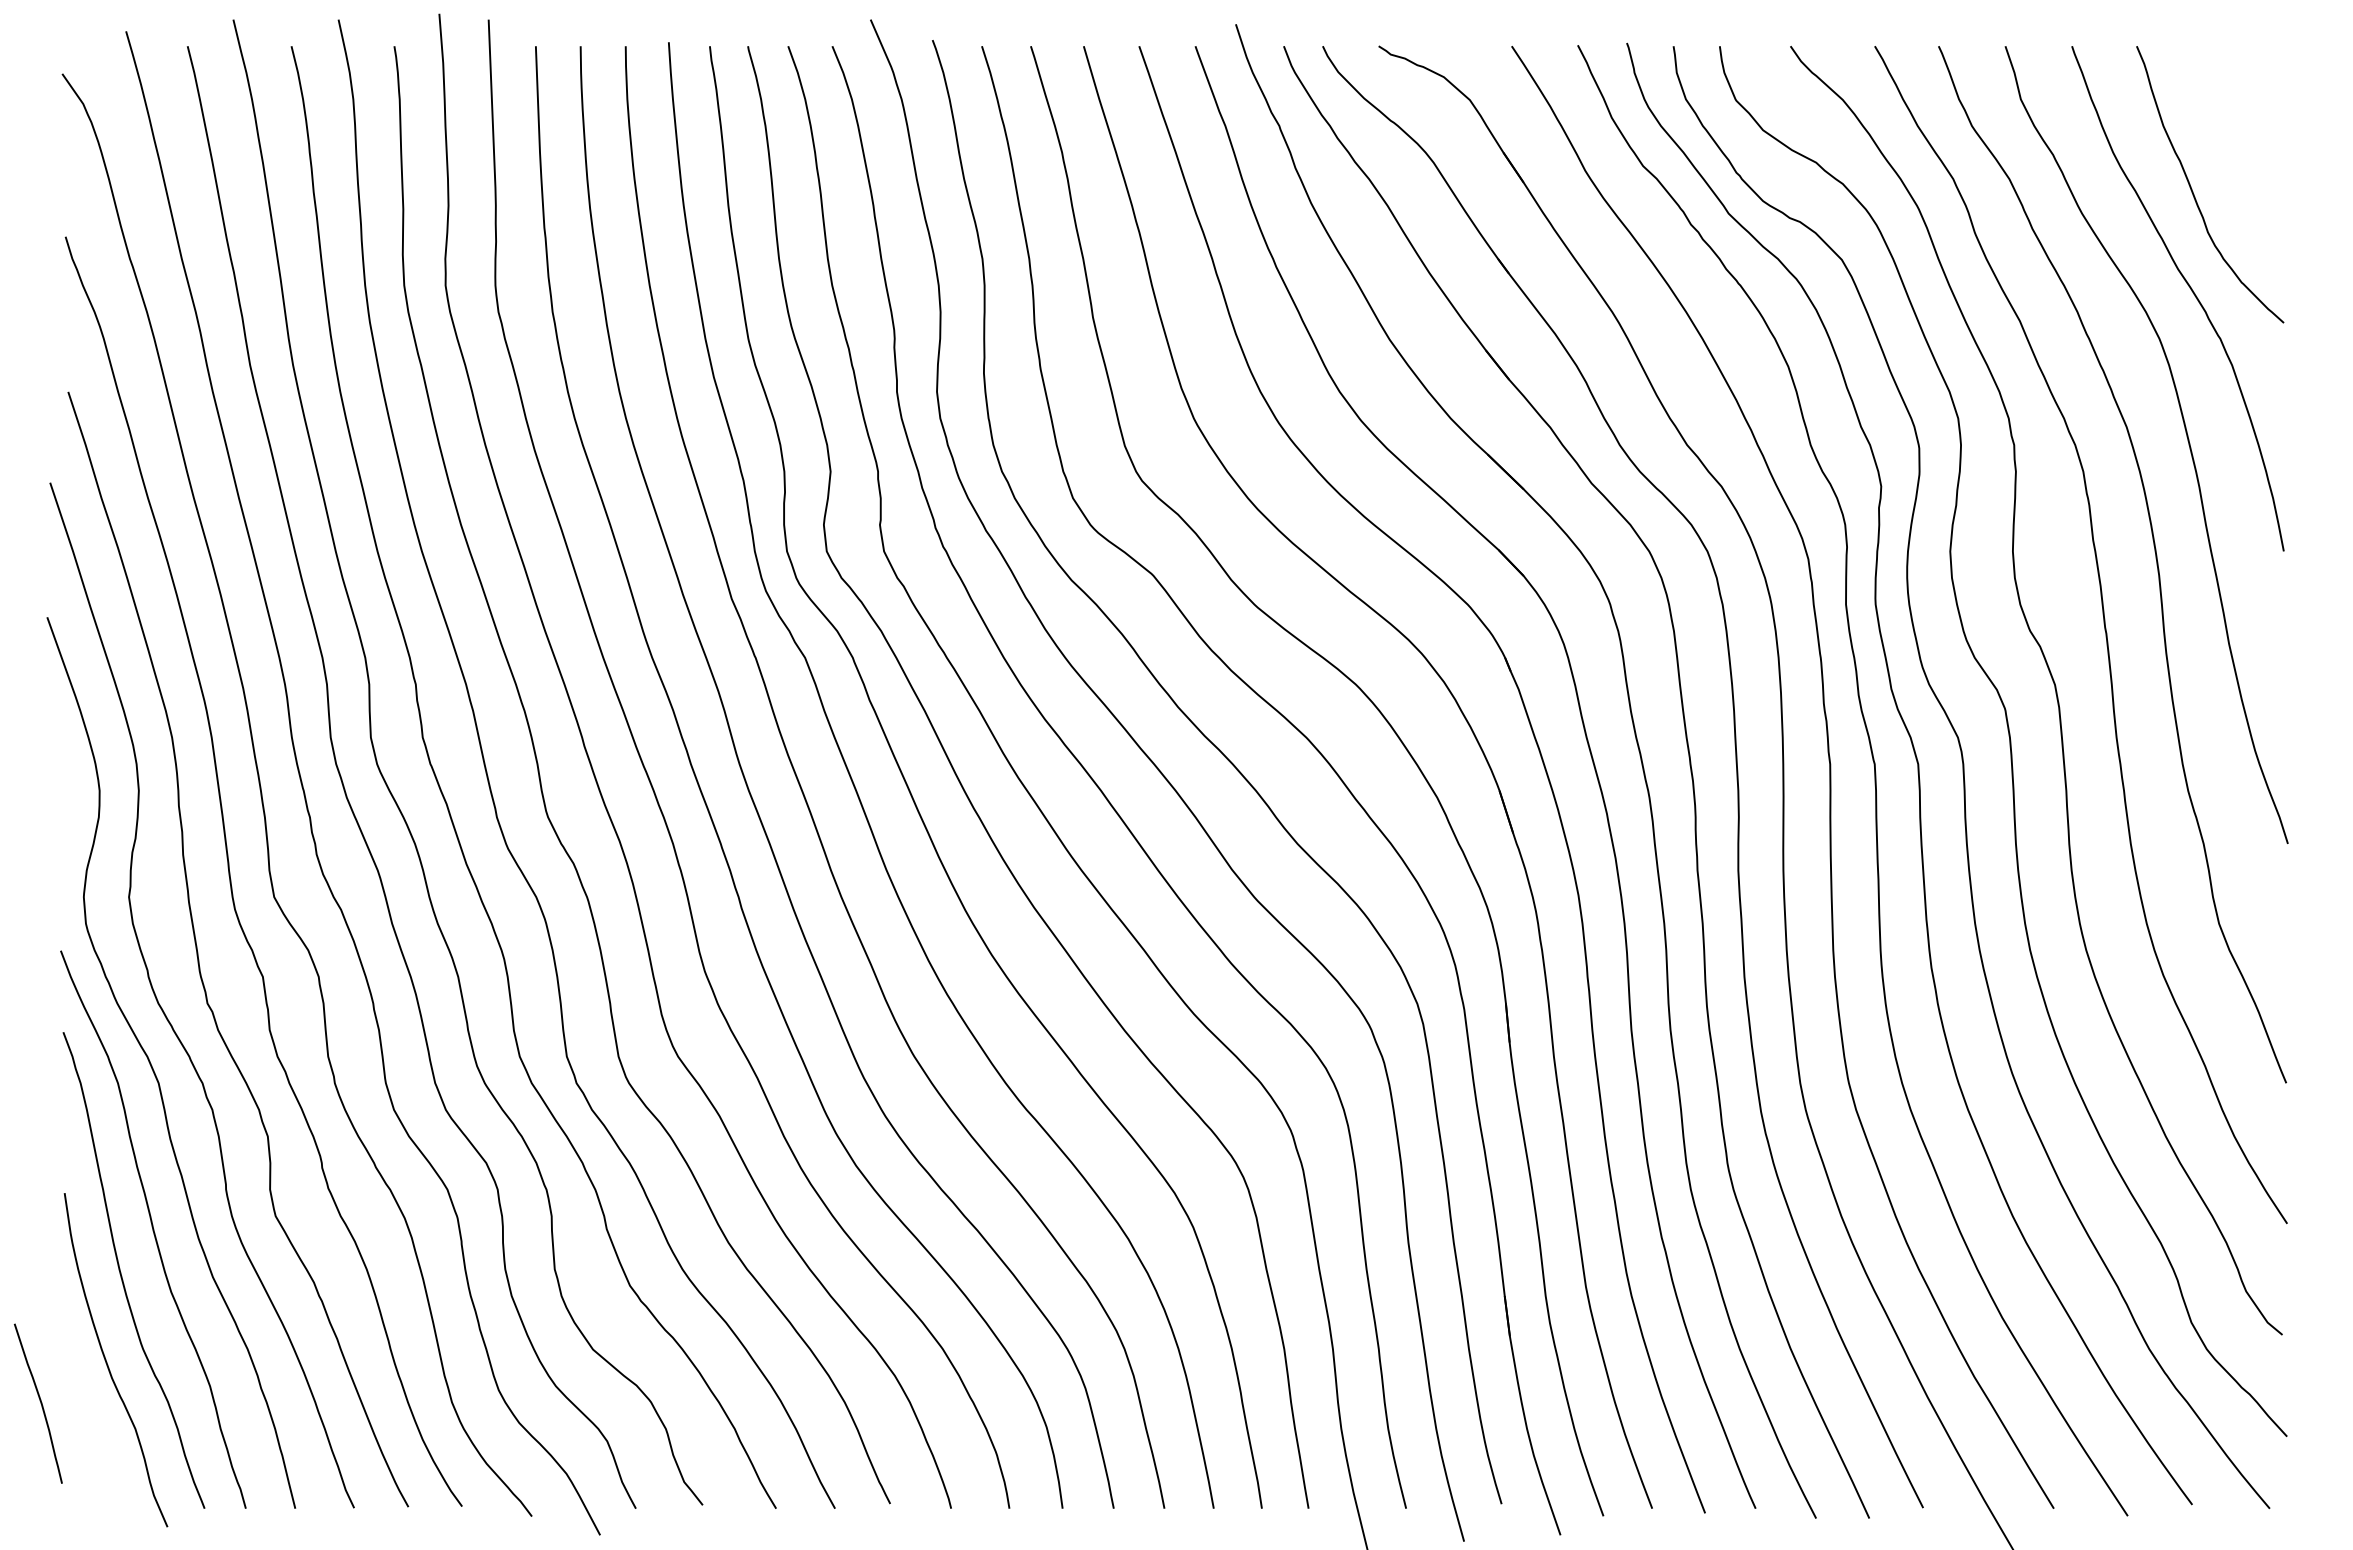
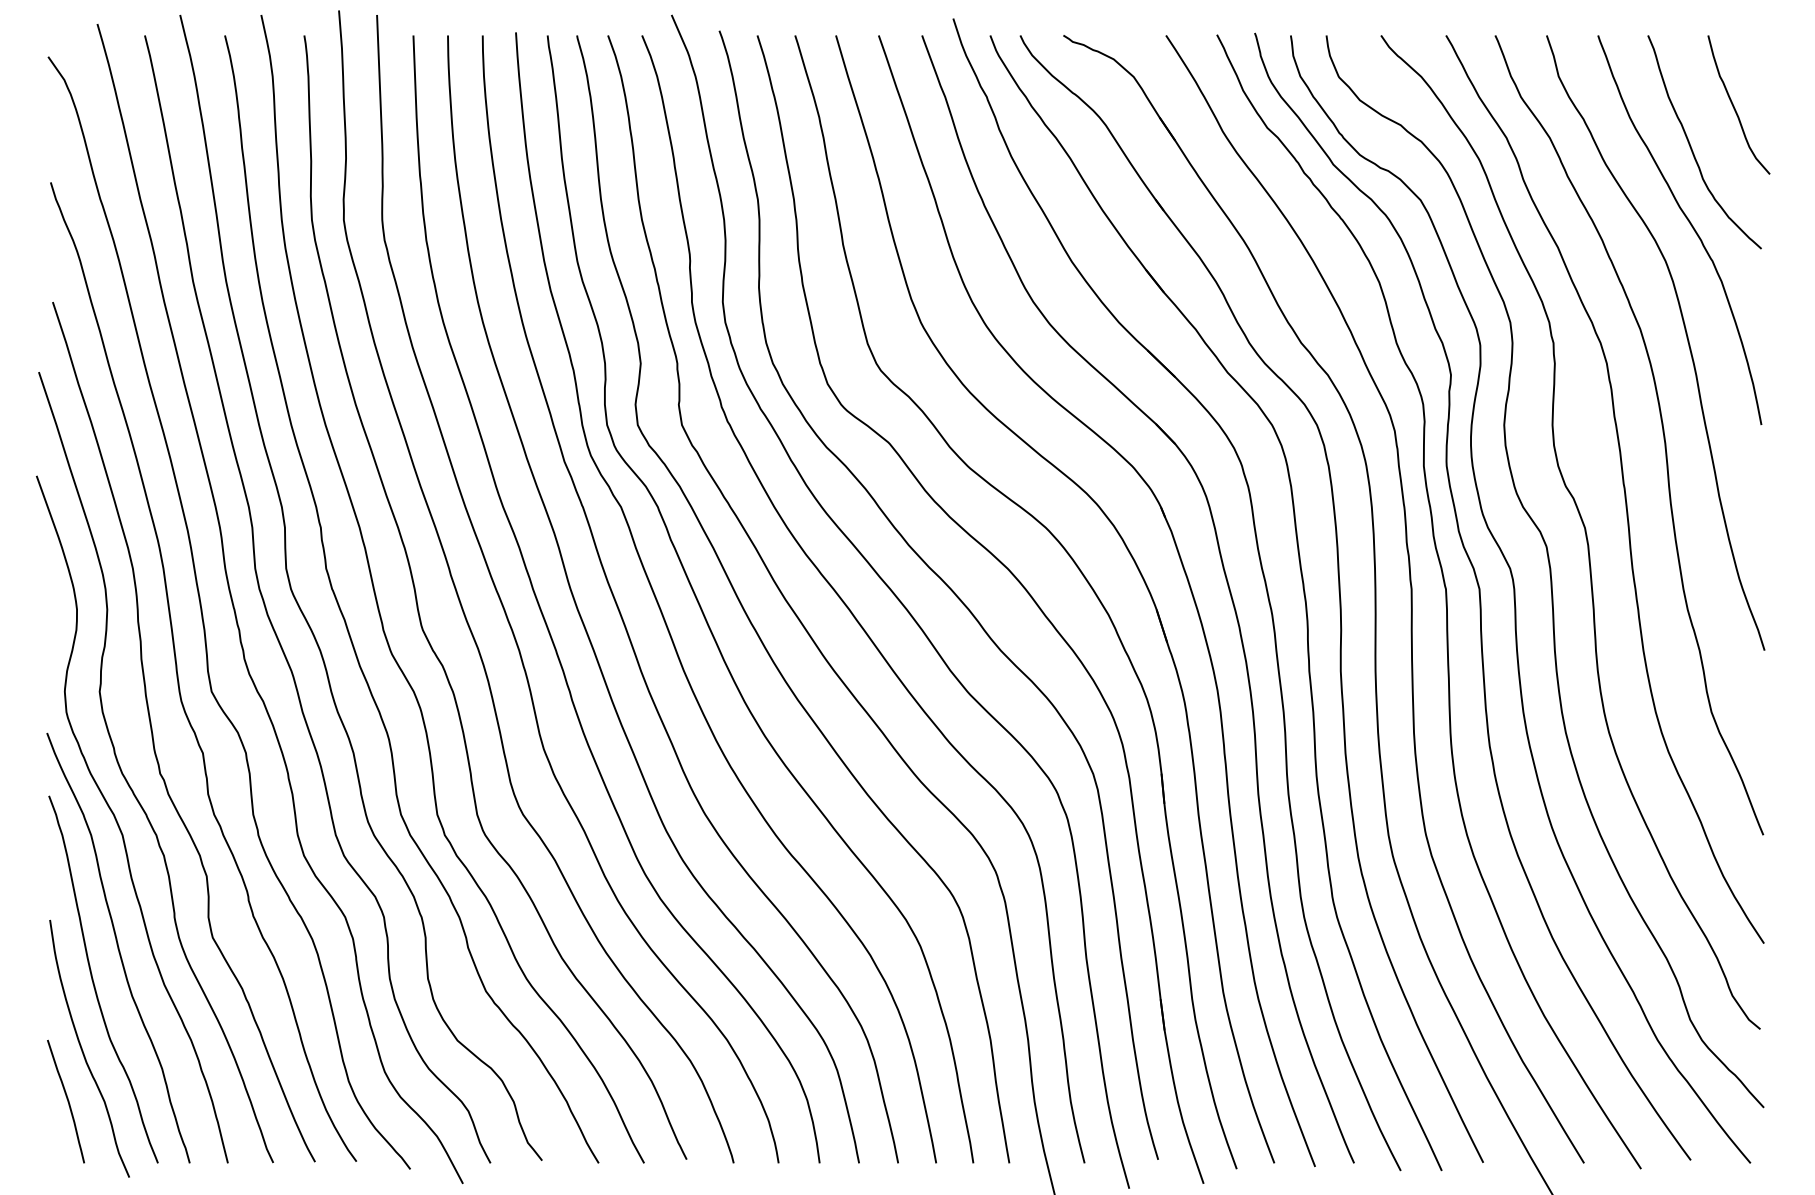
curve: (2249, 139) -> (1734, 107), added
curve: (40, 1403) -> (67, 1101), moved

